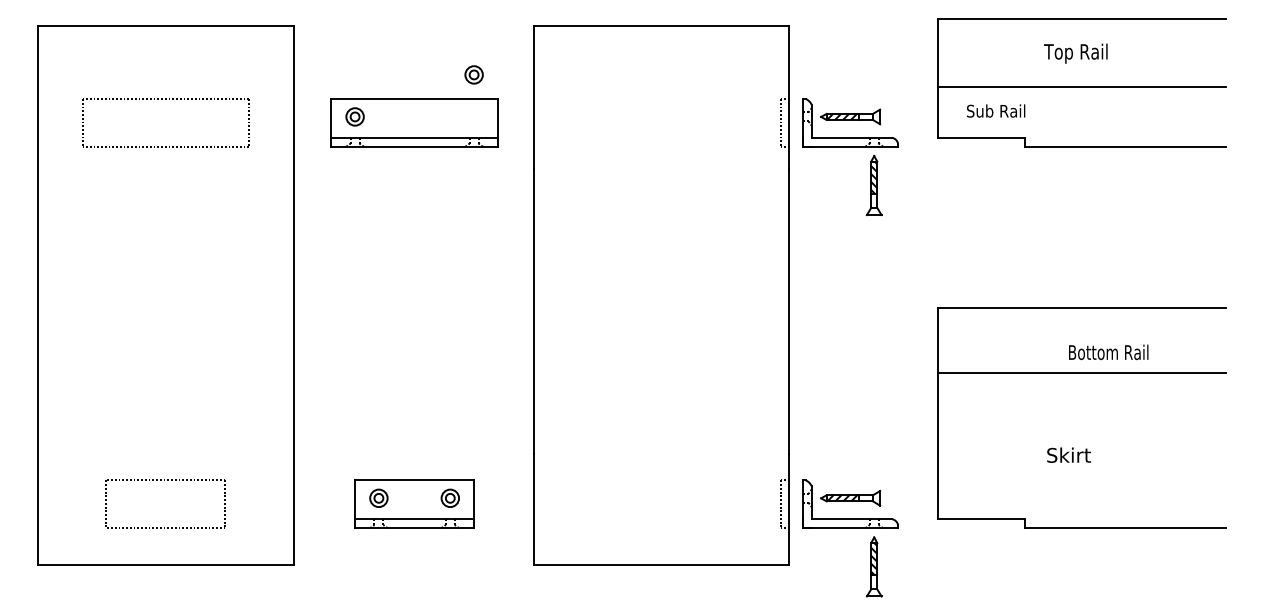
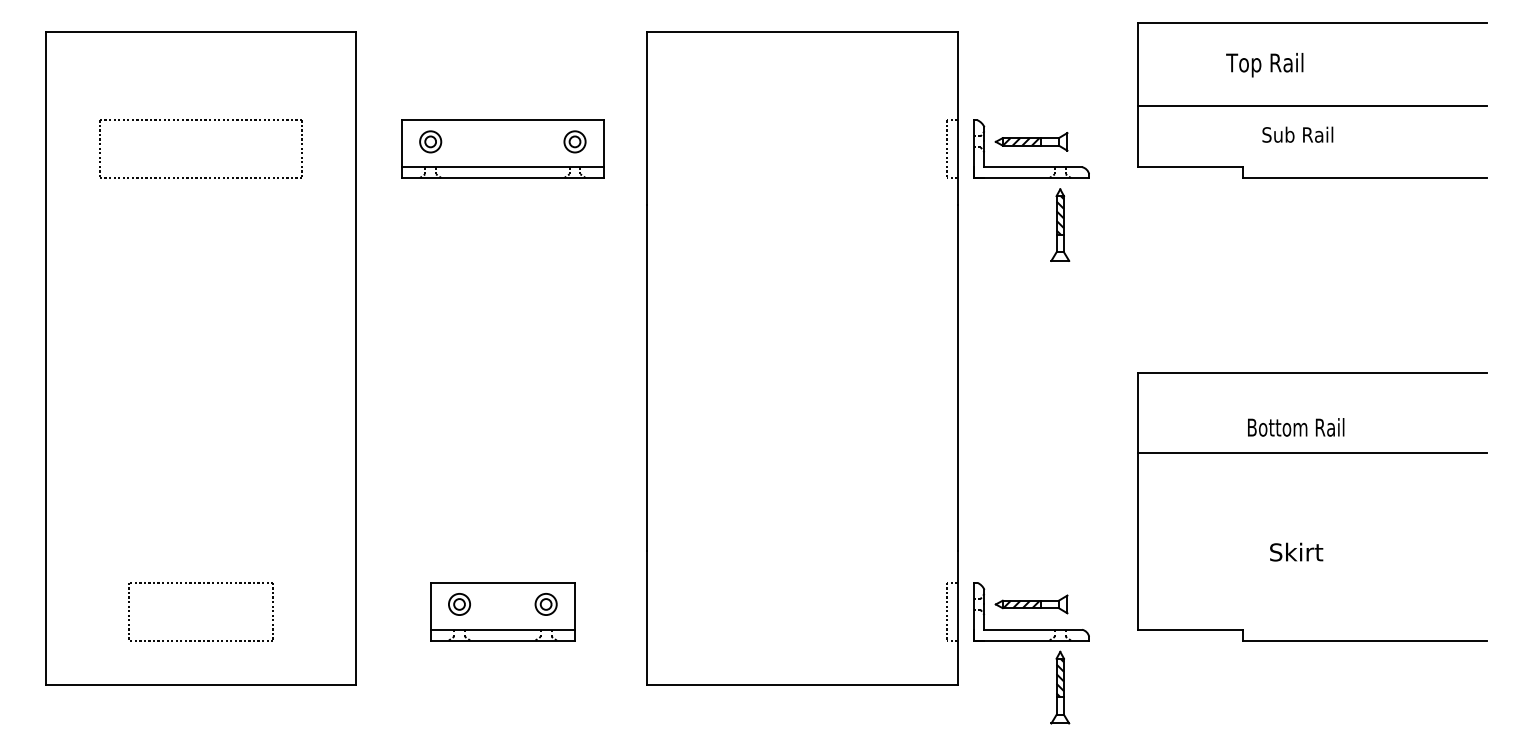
text: (1075, 53) -> (1264, 64), moved
part: (473, 74) -> (574, 141), moved
text: (996, 110) -> (1298, 134), moved
text: (1108, 352) -> (1295, 427), moved

